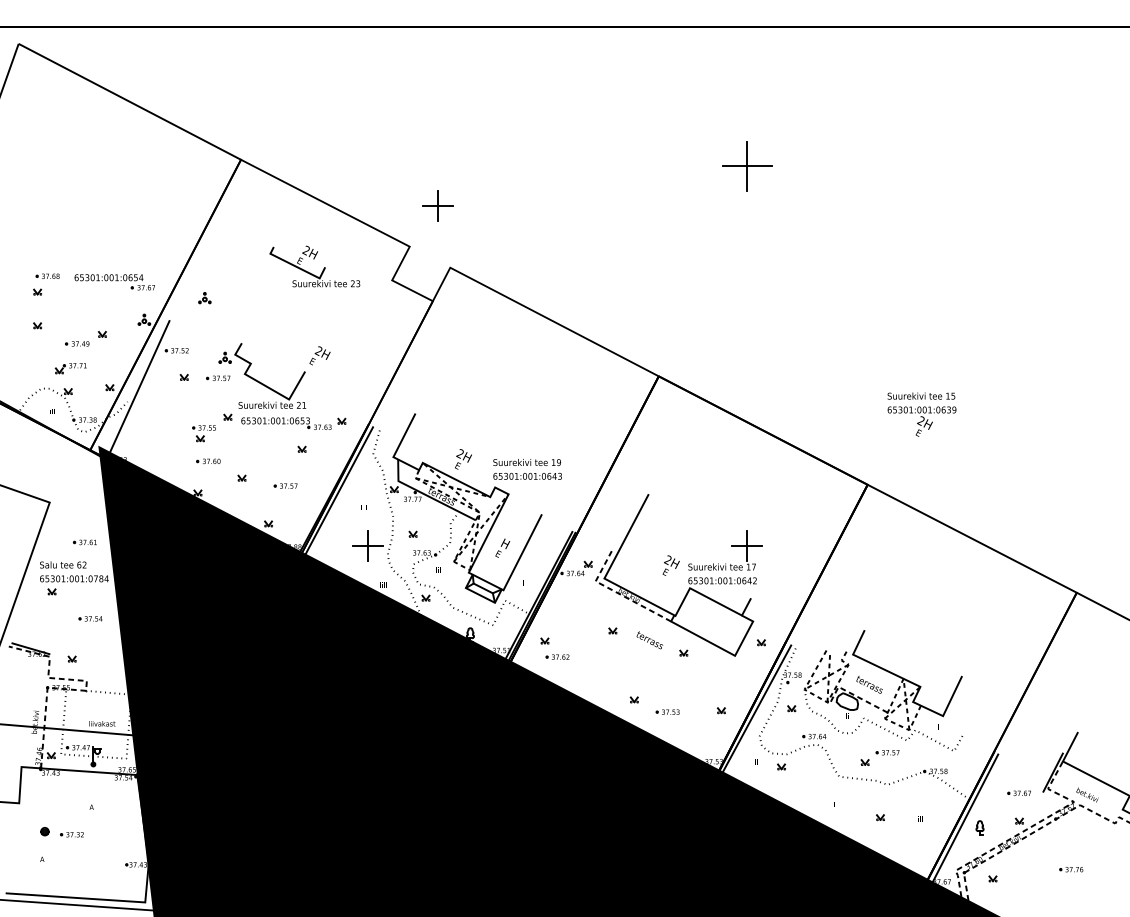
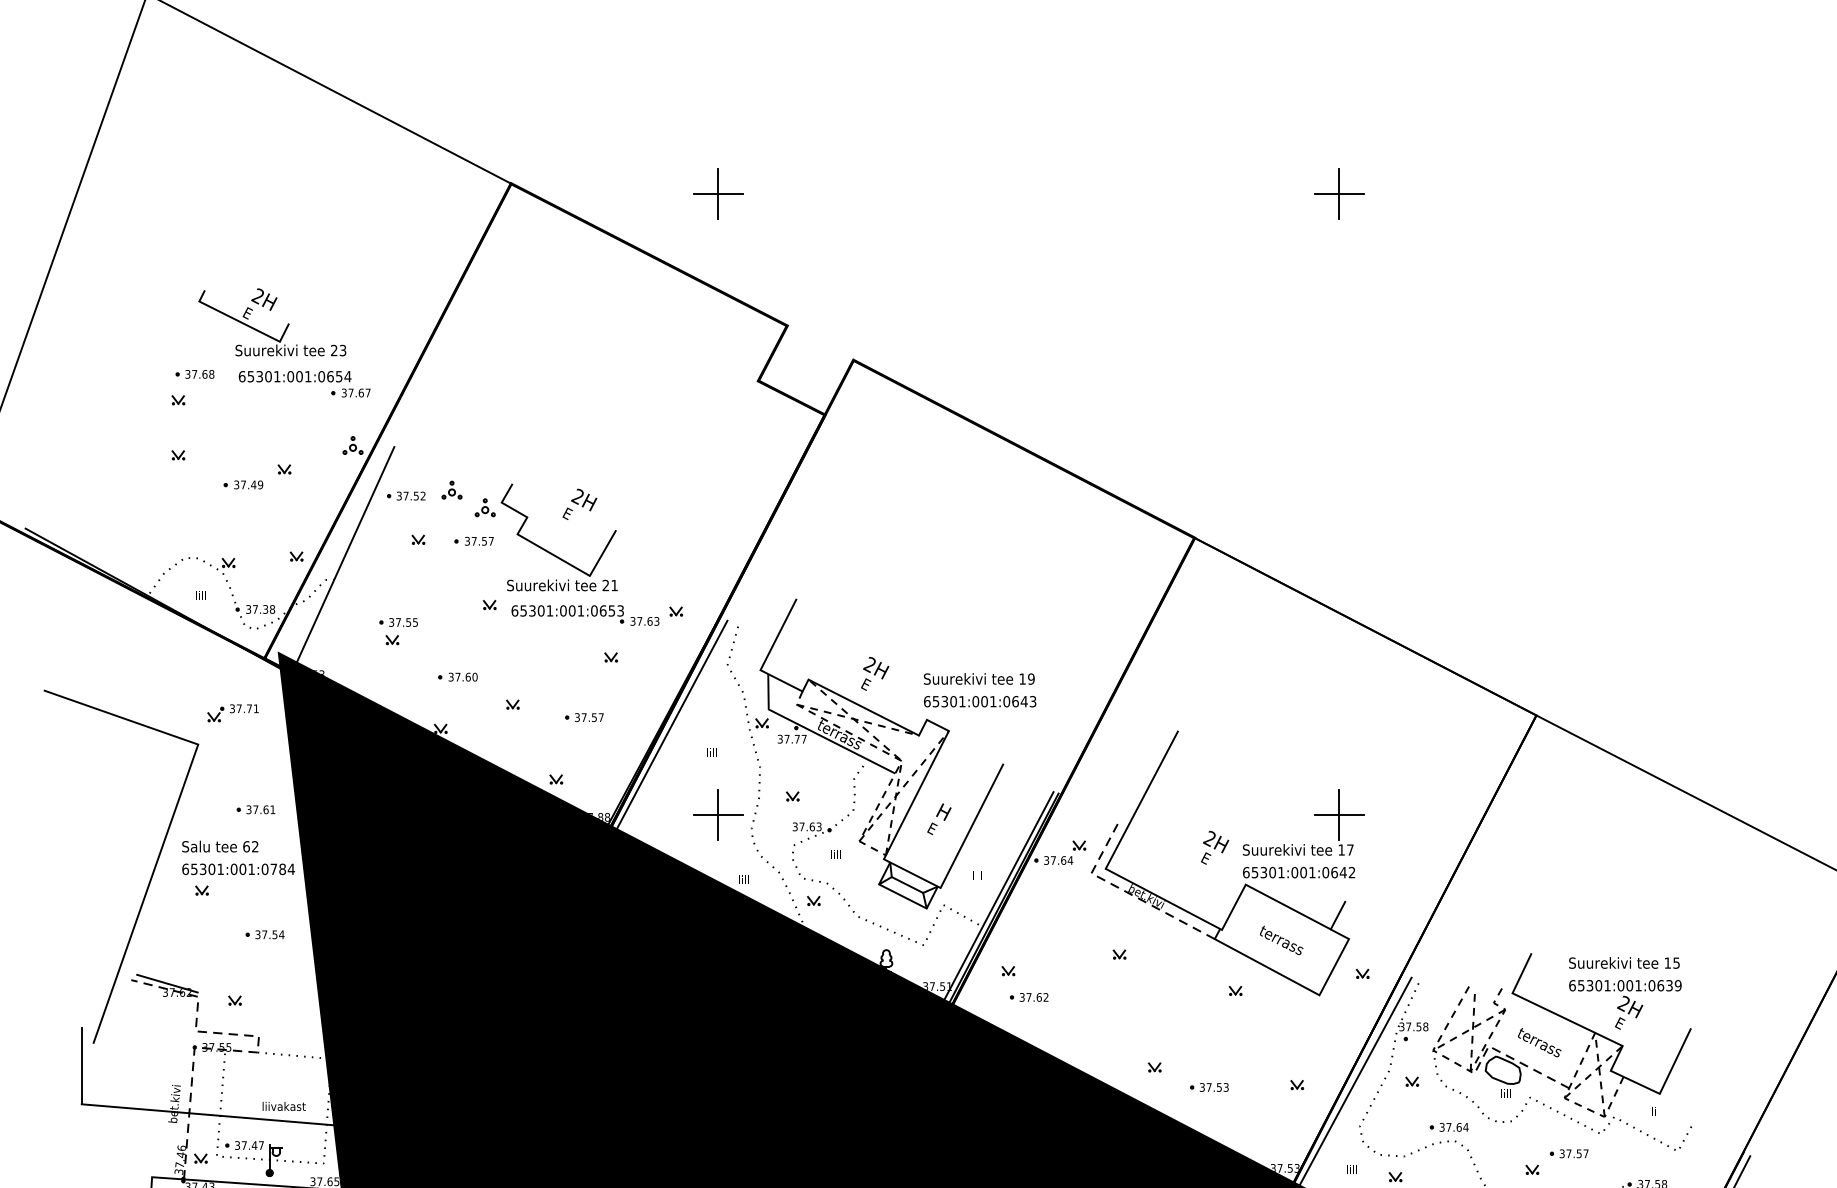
part: (746, 165) -> (1338, 193), size x0.62
part: (437, 205) -> (718, 193), moved
part: (314, 259) -> (271, 310), moved
part: (204, 298) -> (451, 490), moved
text: (319, 355) -> (579, 503), moved
part: (70, 368) -> (232, 713), moved
text: (921, 414) -> (1624, 993), moved
part: (203, 433) -> (397, 631), moved
text: (649, 640) -> (1280, 940), moved

